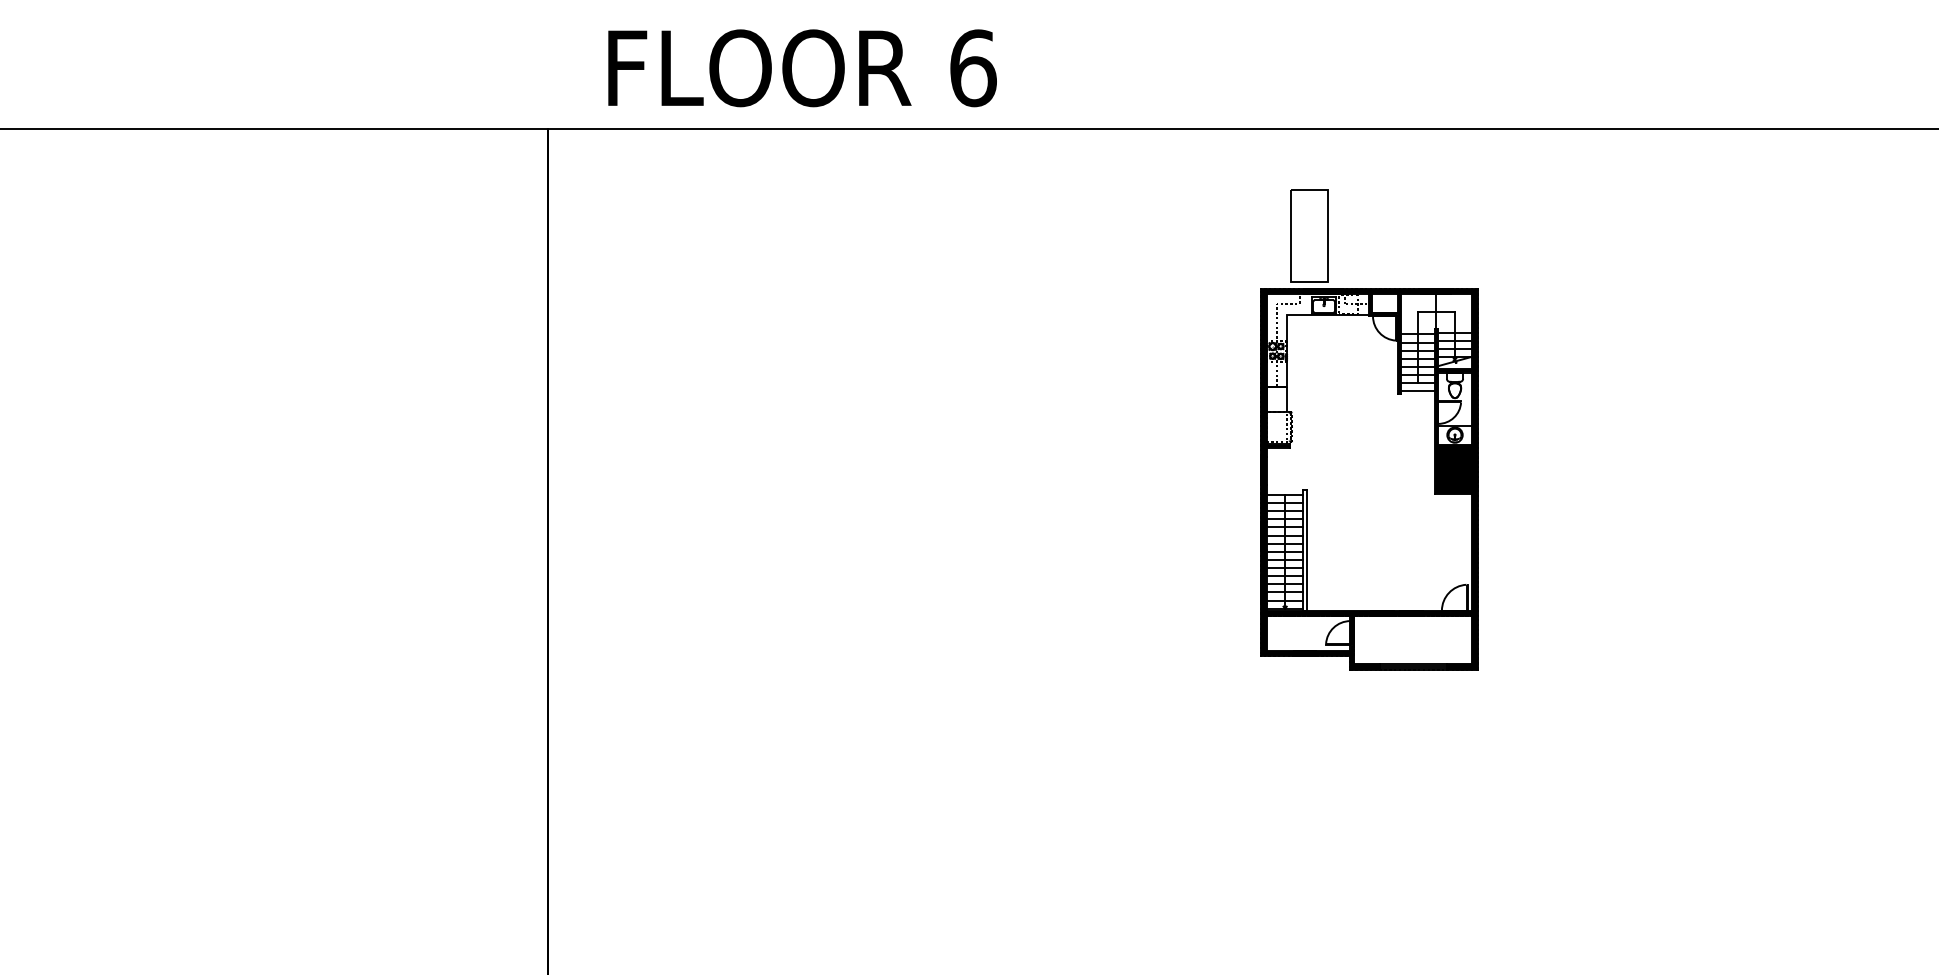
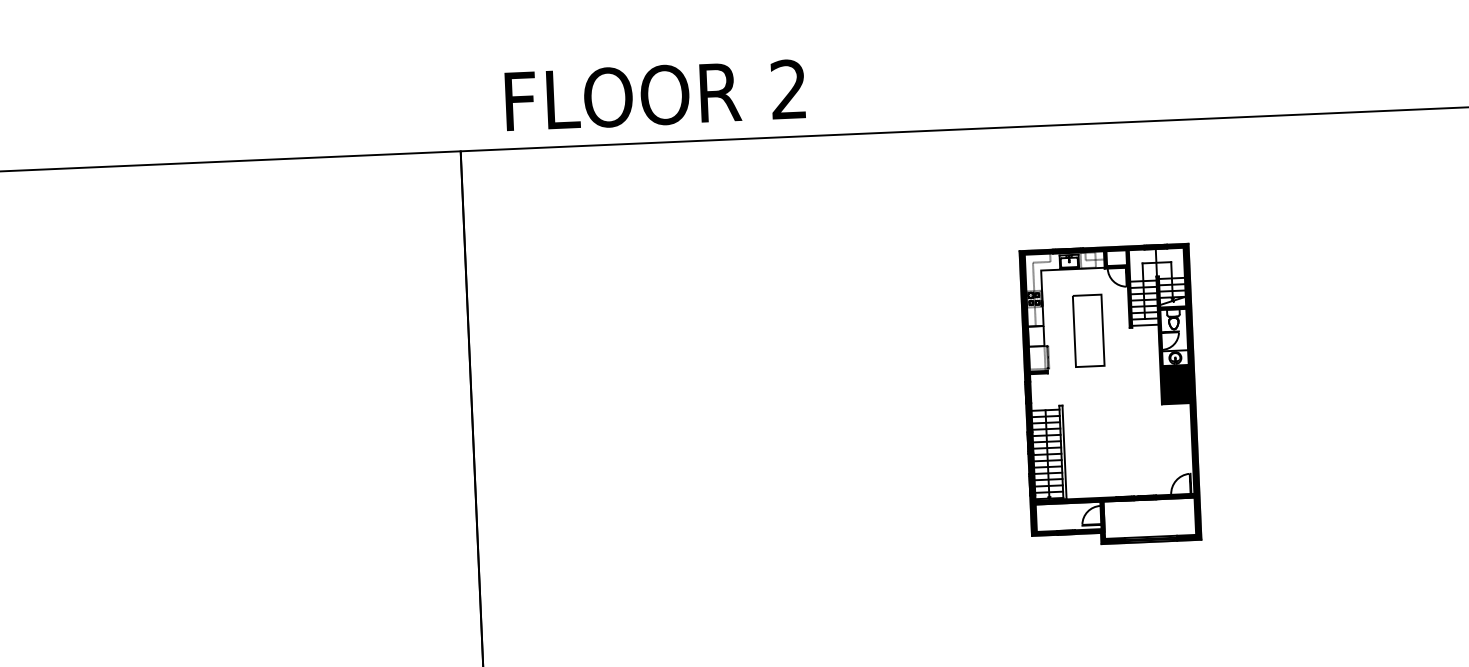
text: (973, 68) -> (789, 89), 6 -> 2
part: (1309, 235) -> (1089, 330), moved

